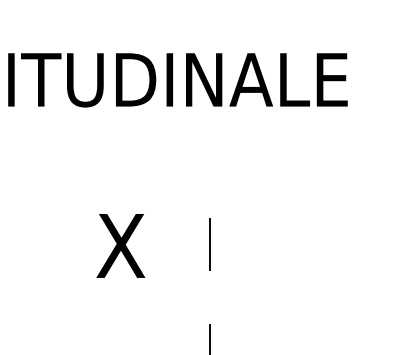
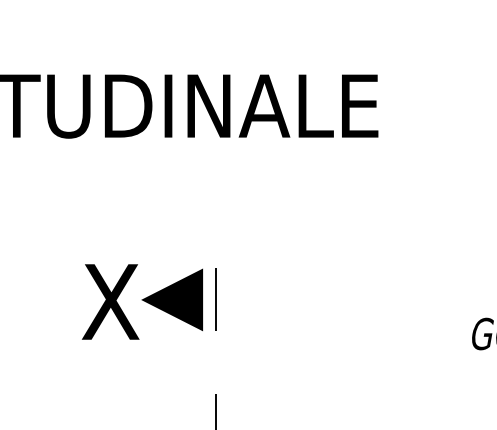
line: (172, 243) -> (171, 299), added

